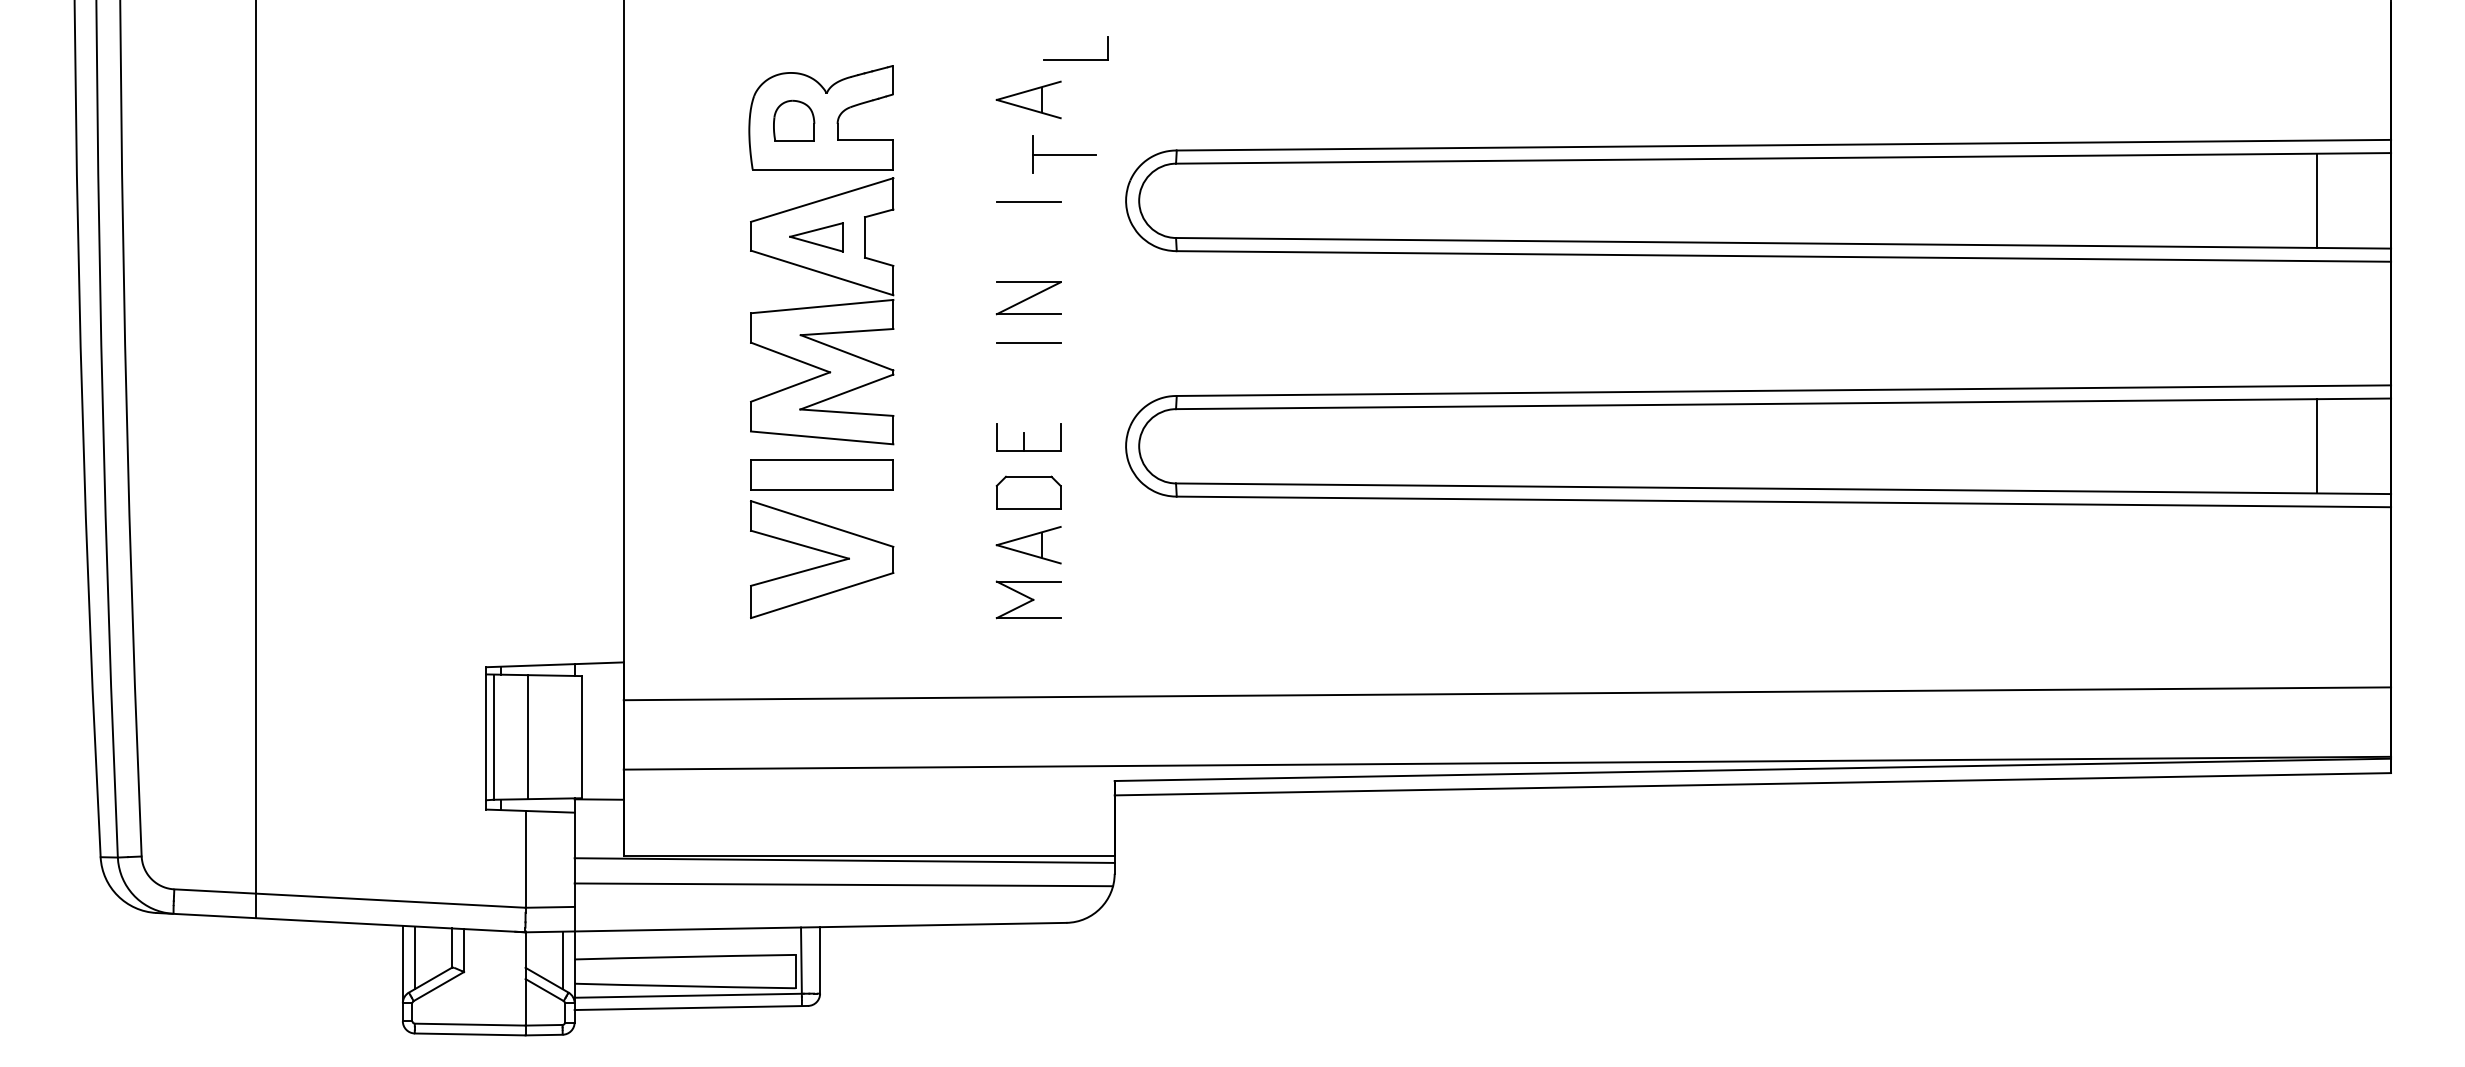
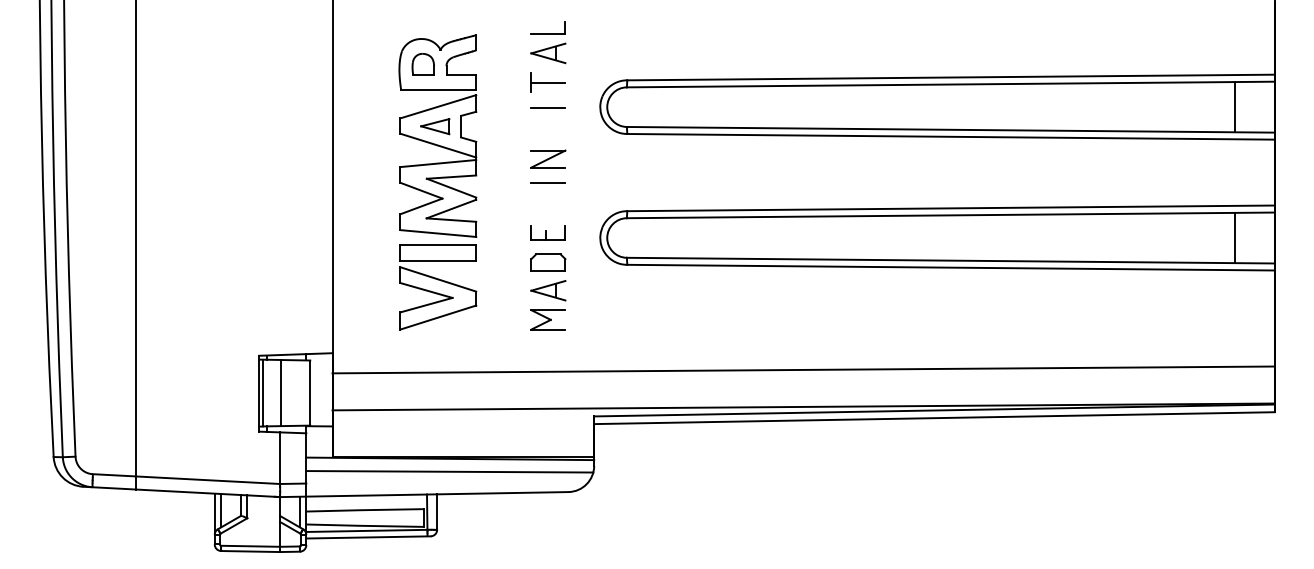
part: (1073, 47) -> (547, 27), moved
part: (1062, 154) -> (547, 82), moved

